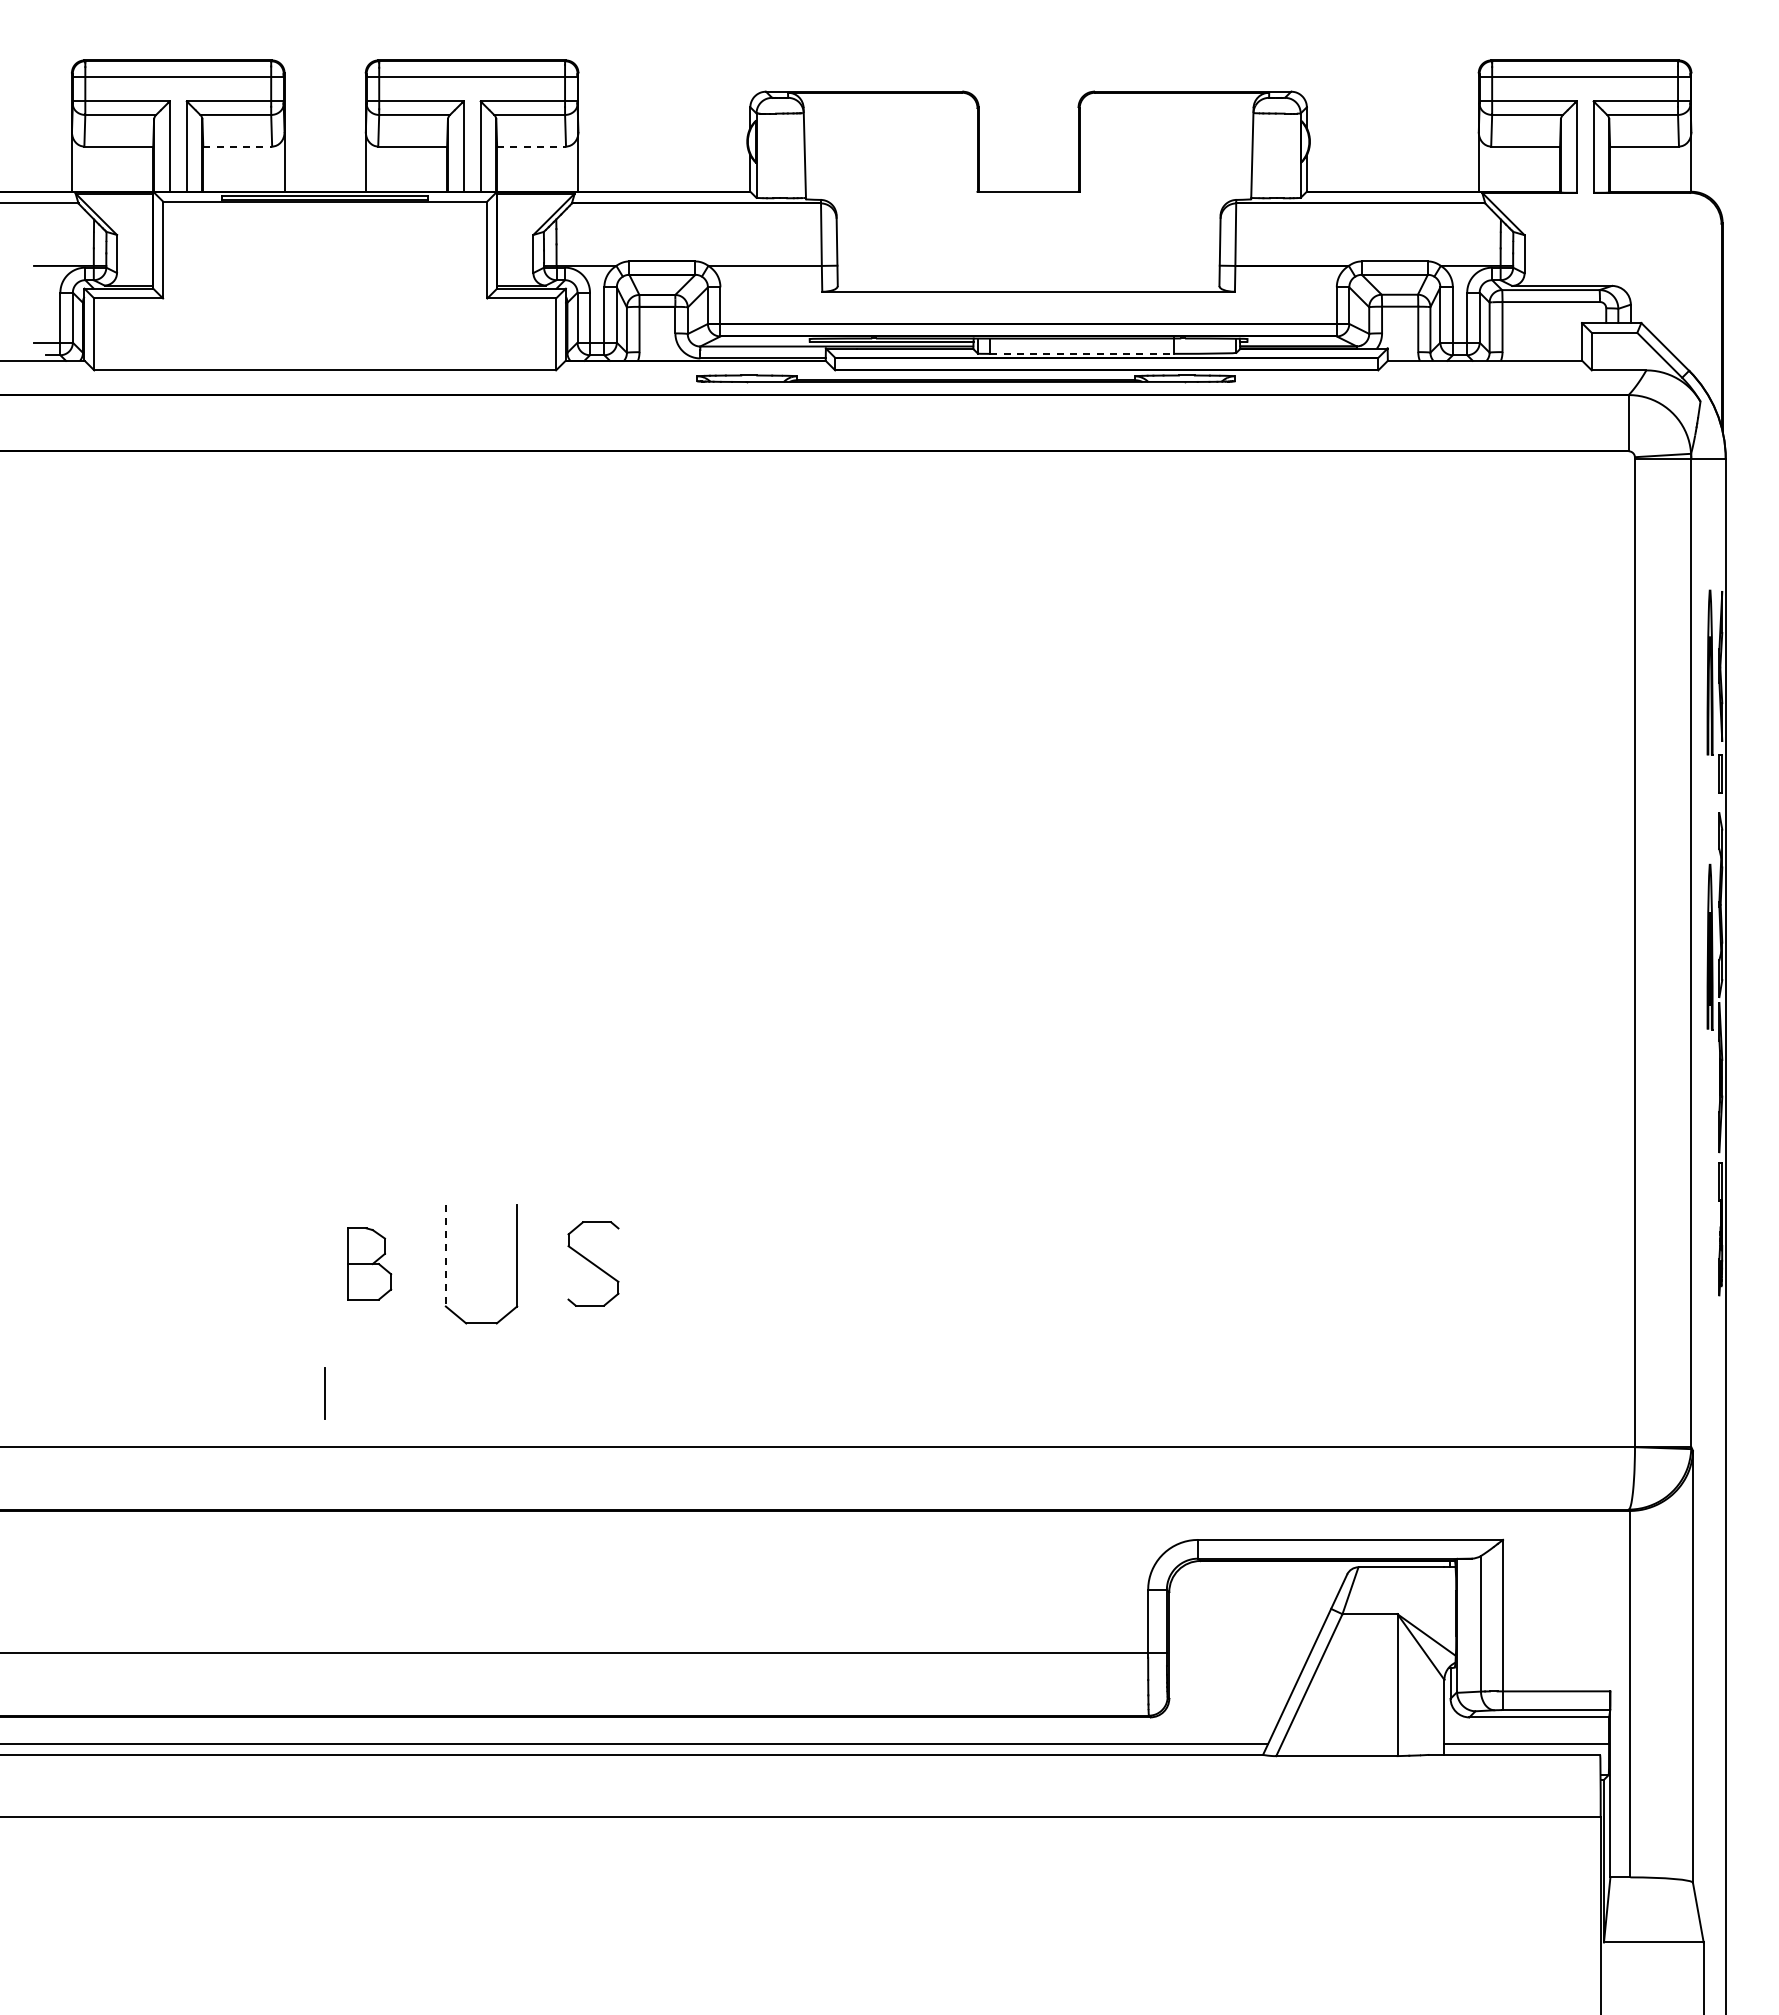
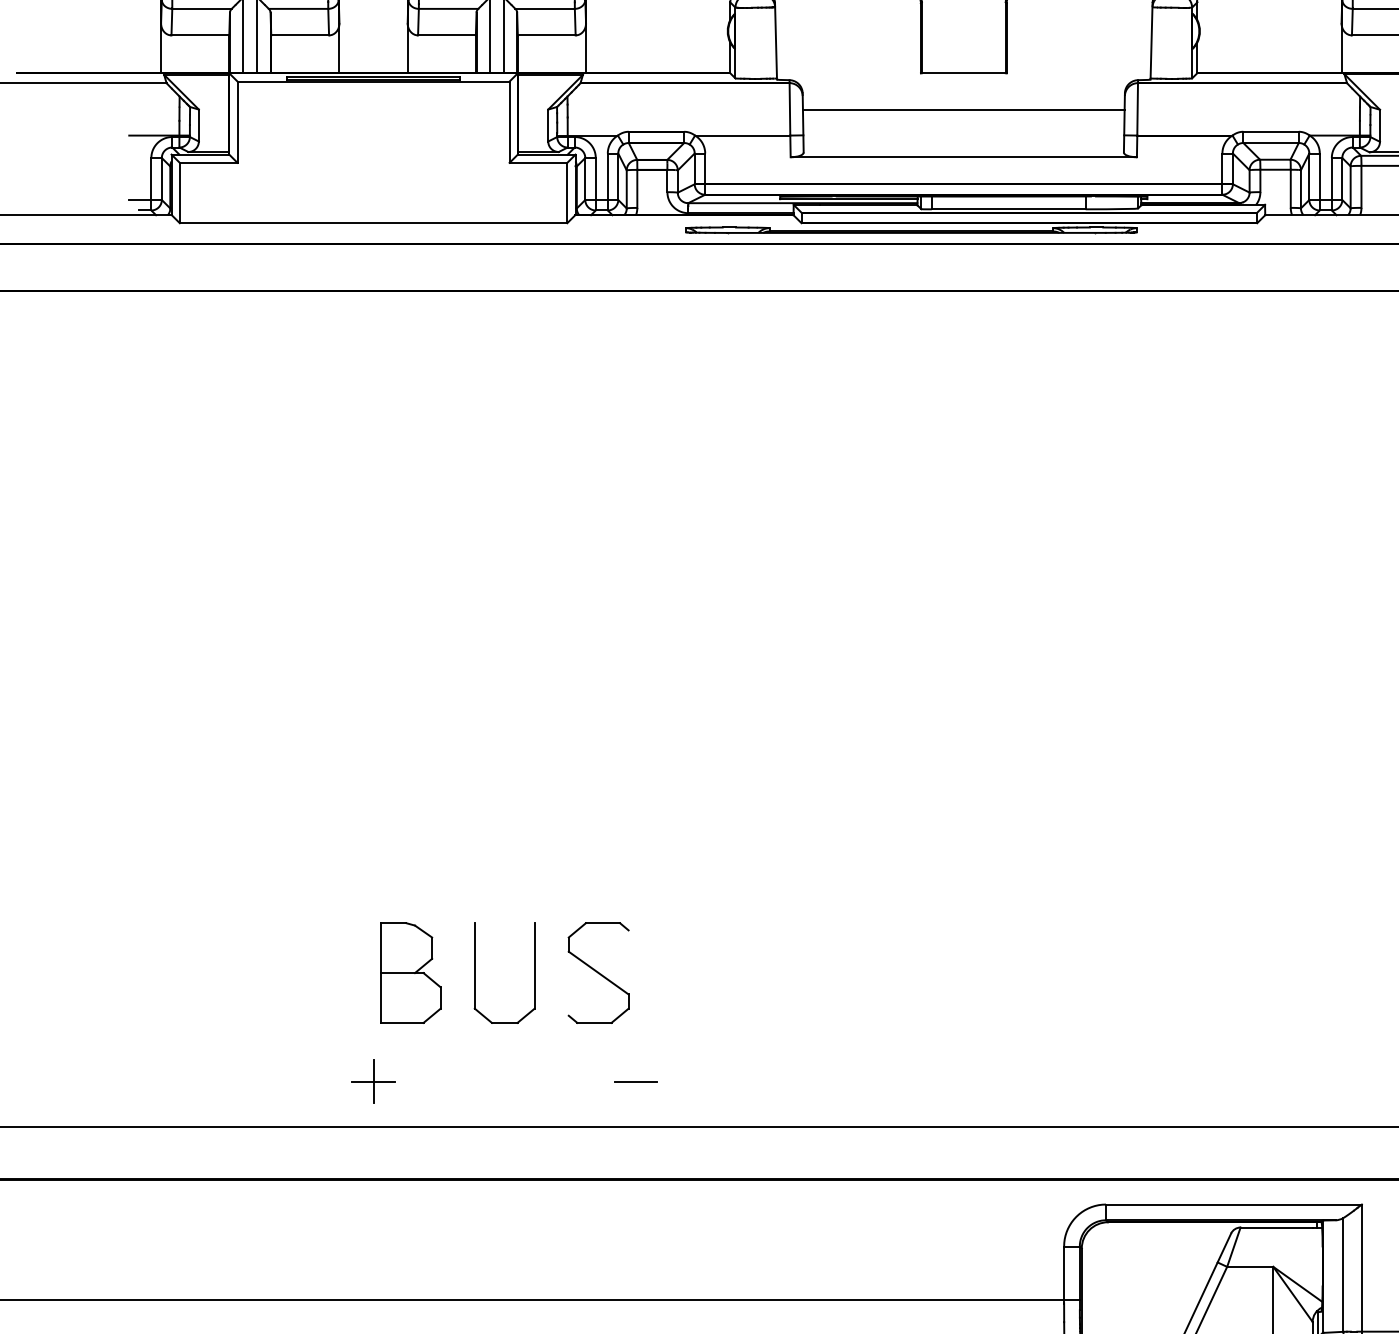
line: (238, 146) -> (300, 35), dashed -> solid
line: (532, 146) -> (547, 35), dashed -> solid
line: (1028, 235) -> (963, 110), added
line: (1082, 353) -> (1009, 209), dashed -> solid
line: (445, 1255) -> (474, 965), dashed -> solid
part: (369, 1263) -> (410, 972), size x1.67
part: (593, 1263) -> (598, 972), size x1.43
line: (324, 1393) -> (372, 1081), added
line: (637, 1393) -> (635, 1081), added

